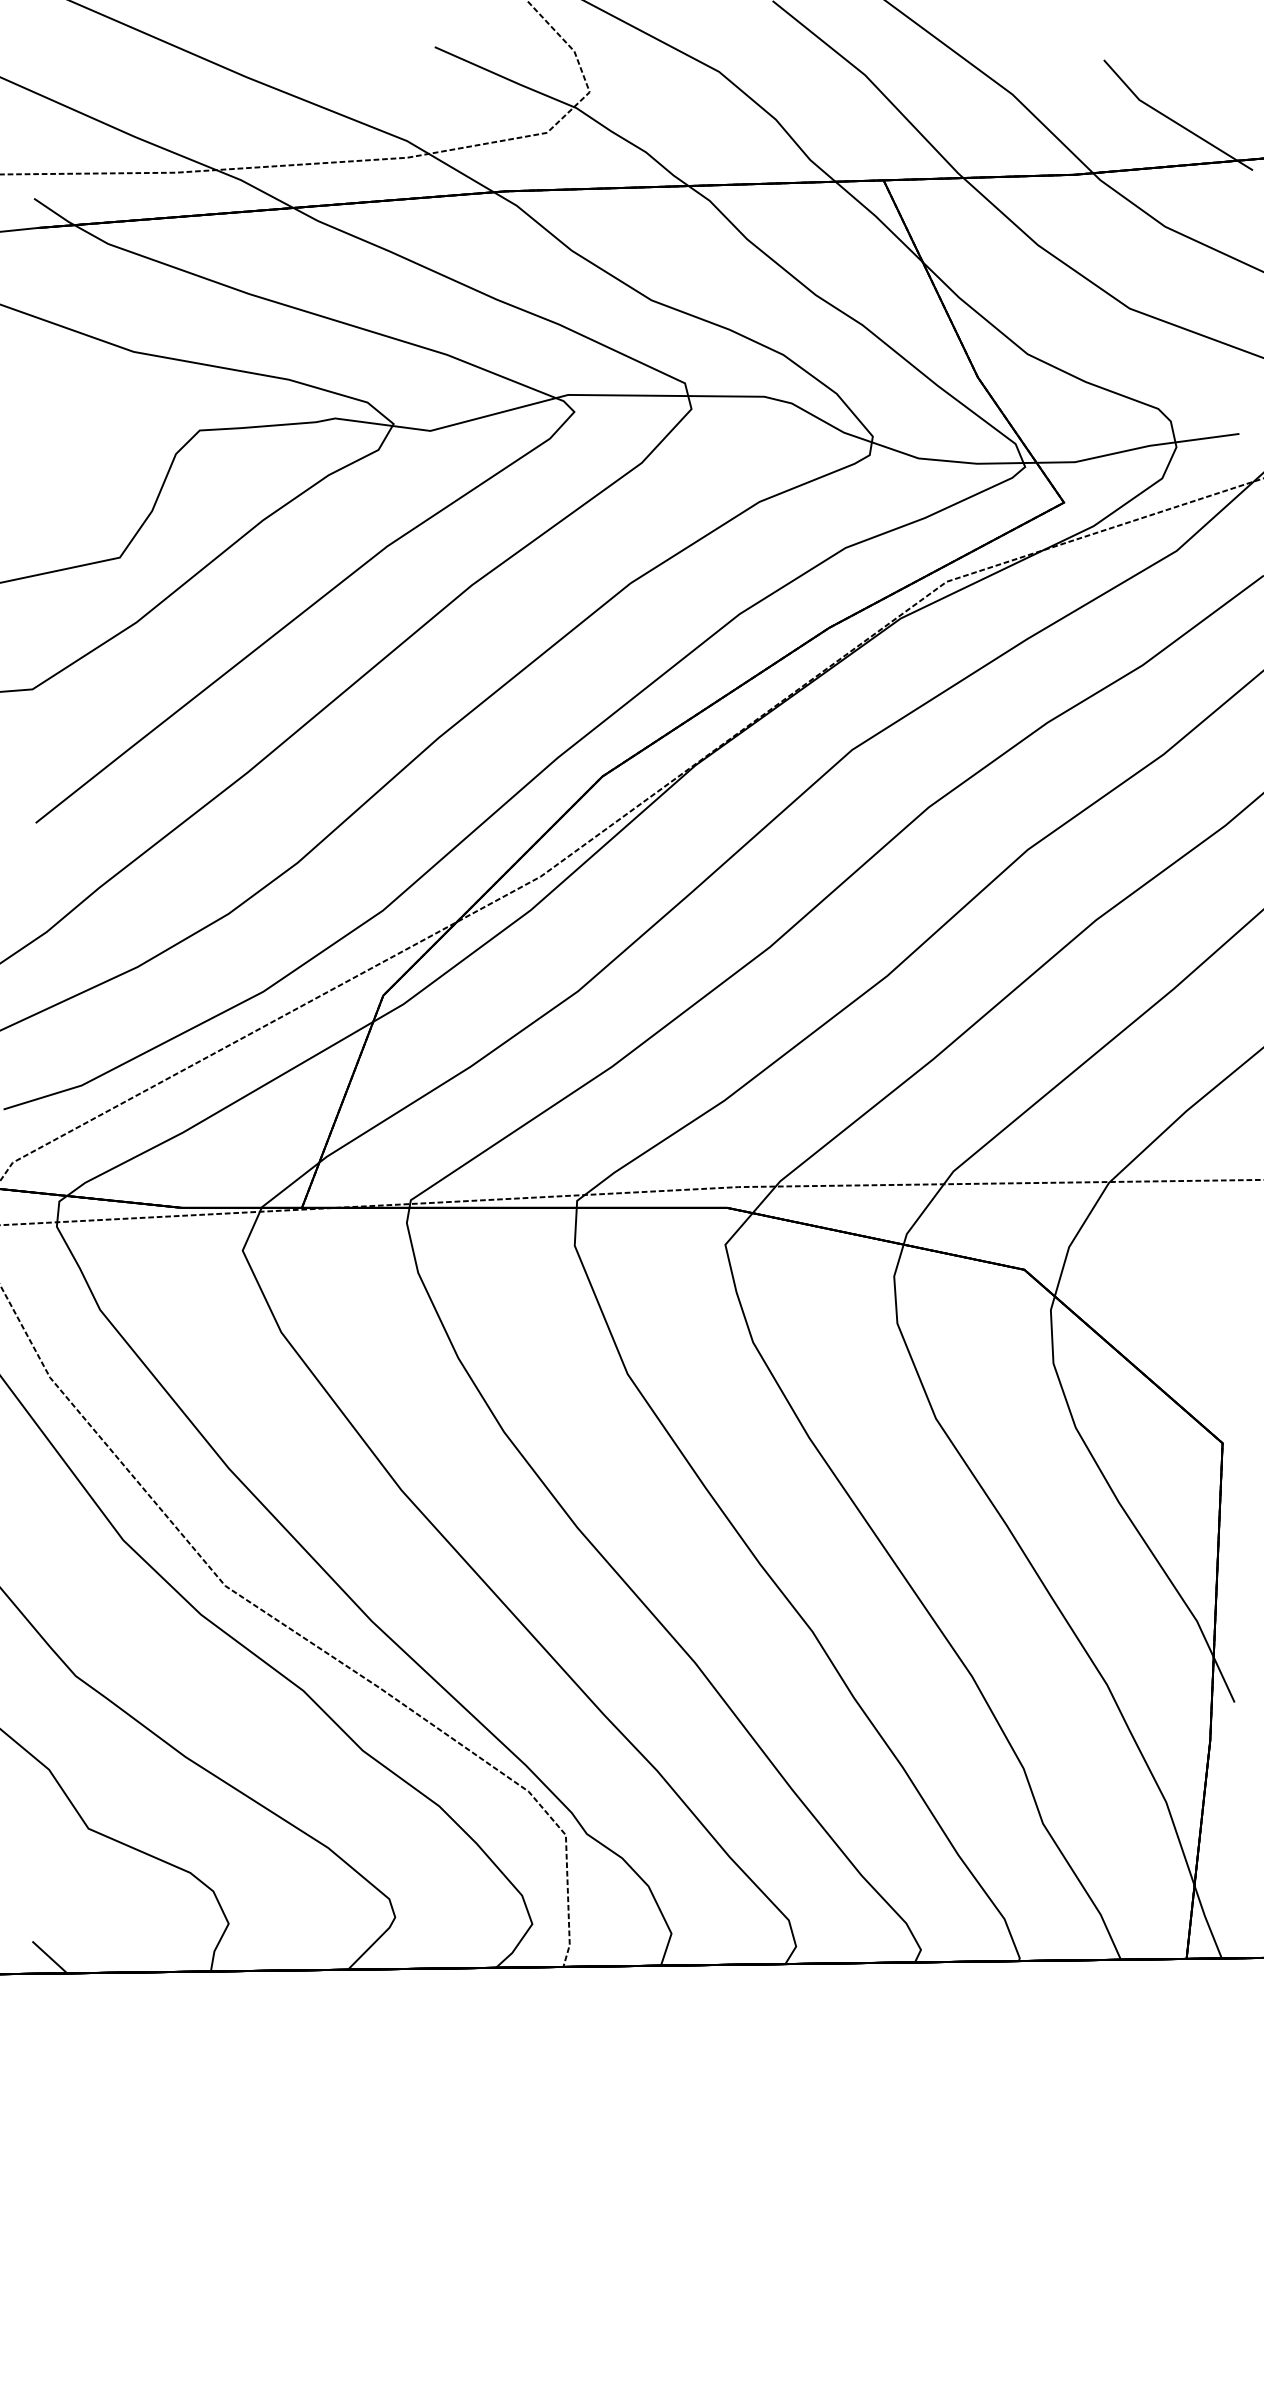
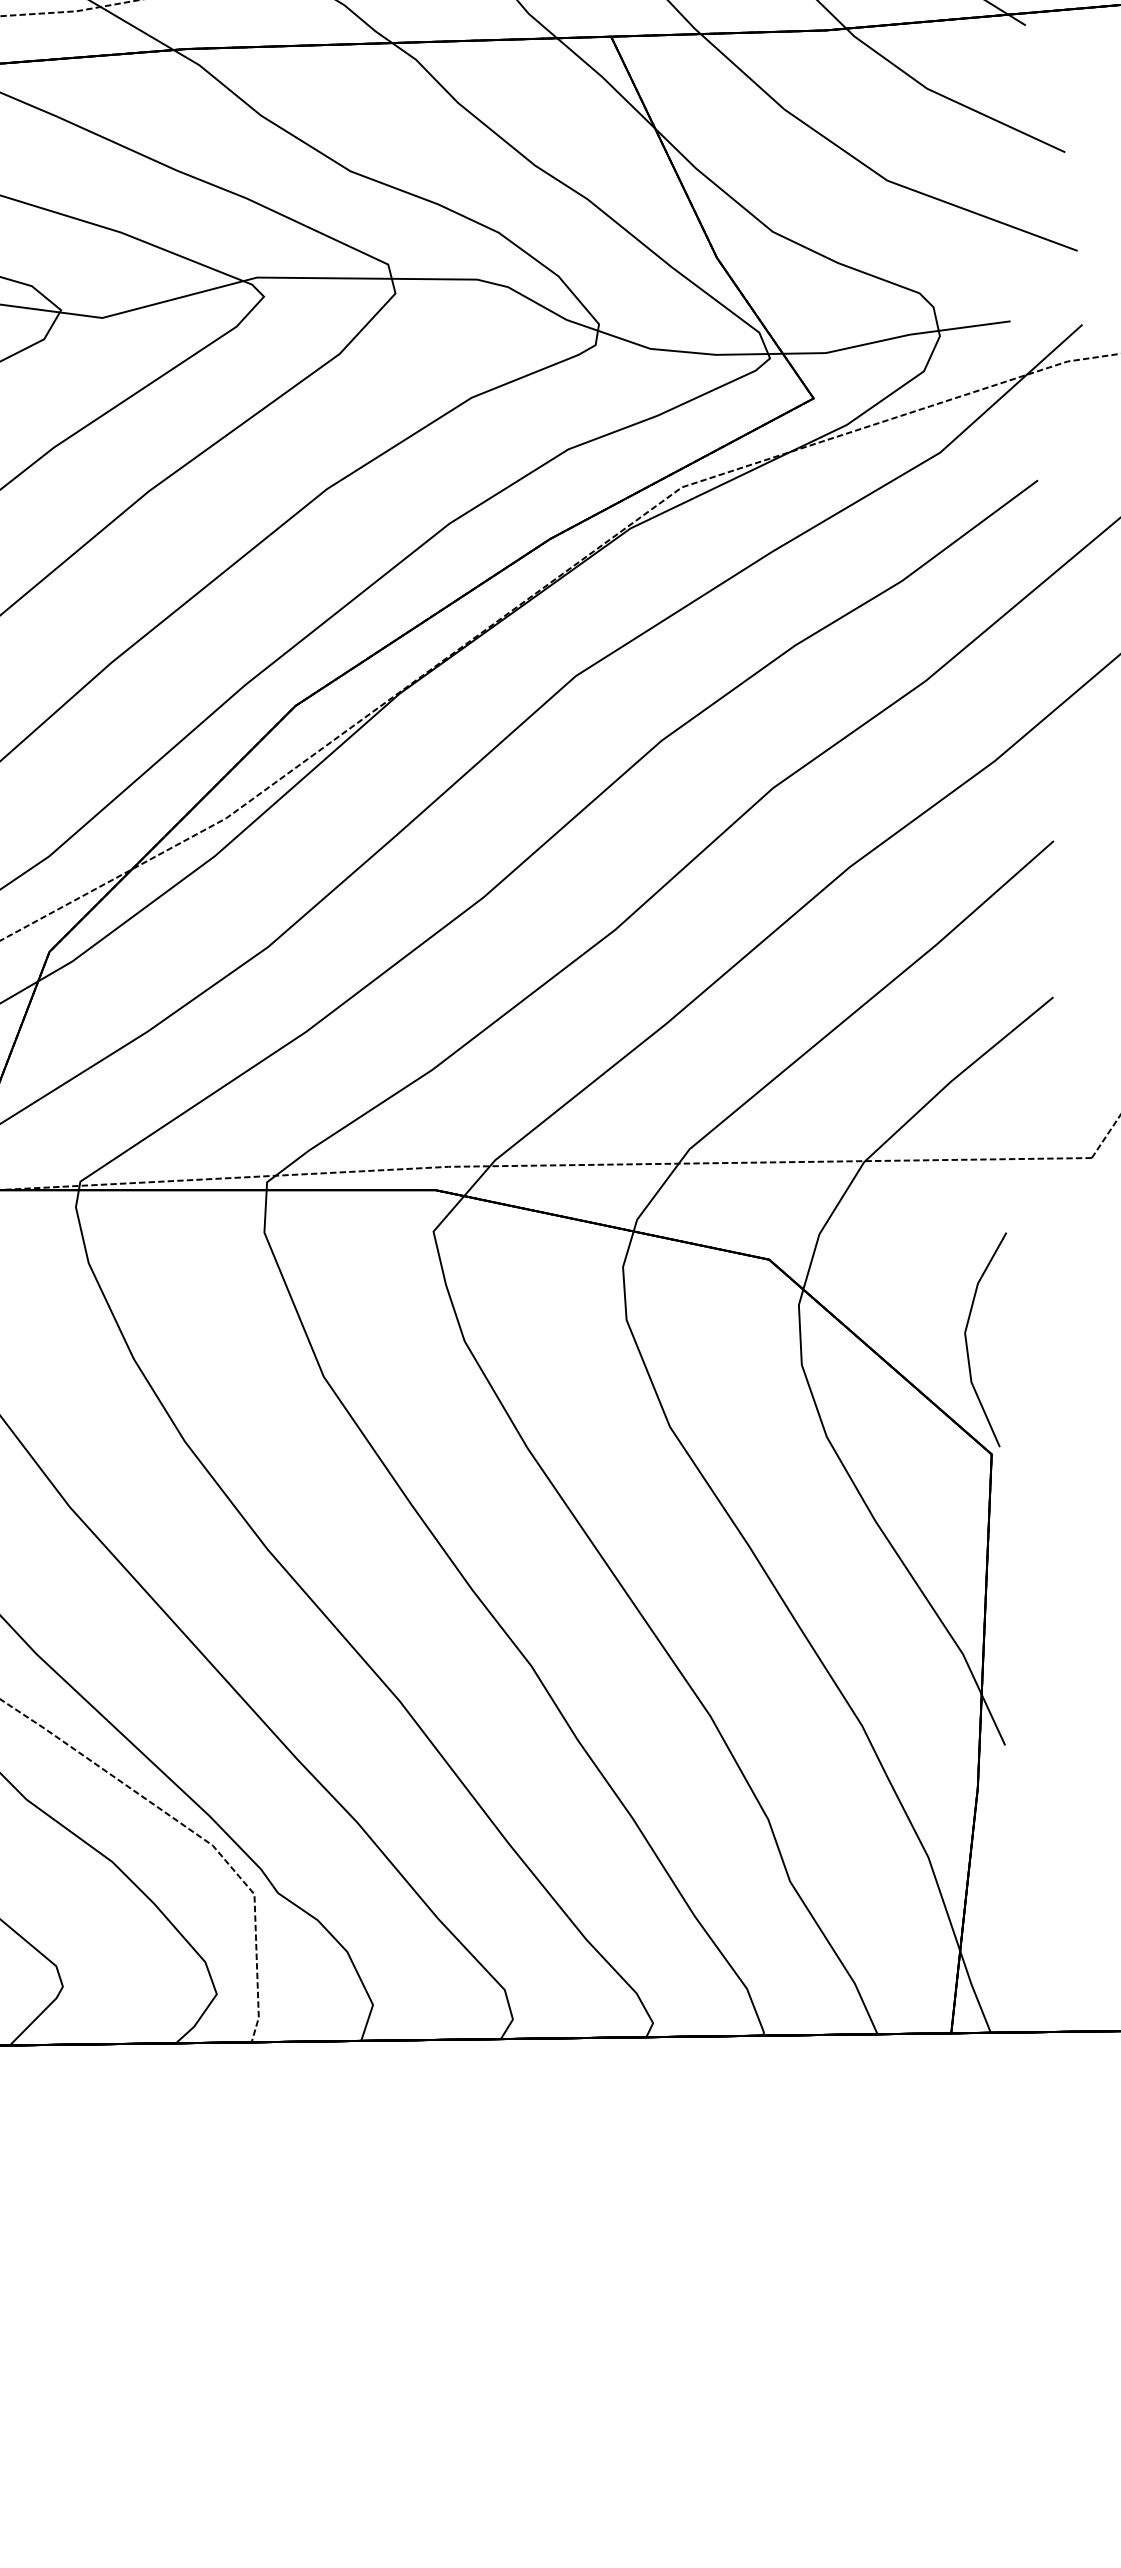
line: (1201, 1345) -> (968, 1344), added

